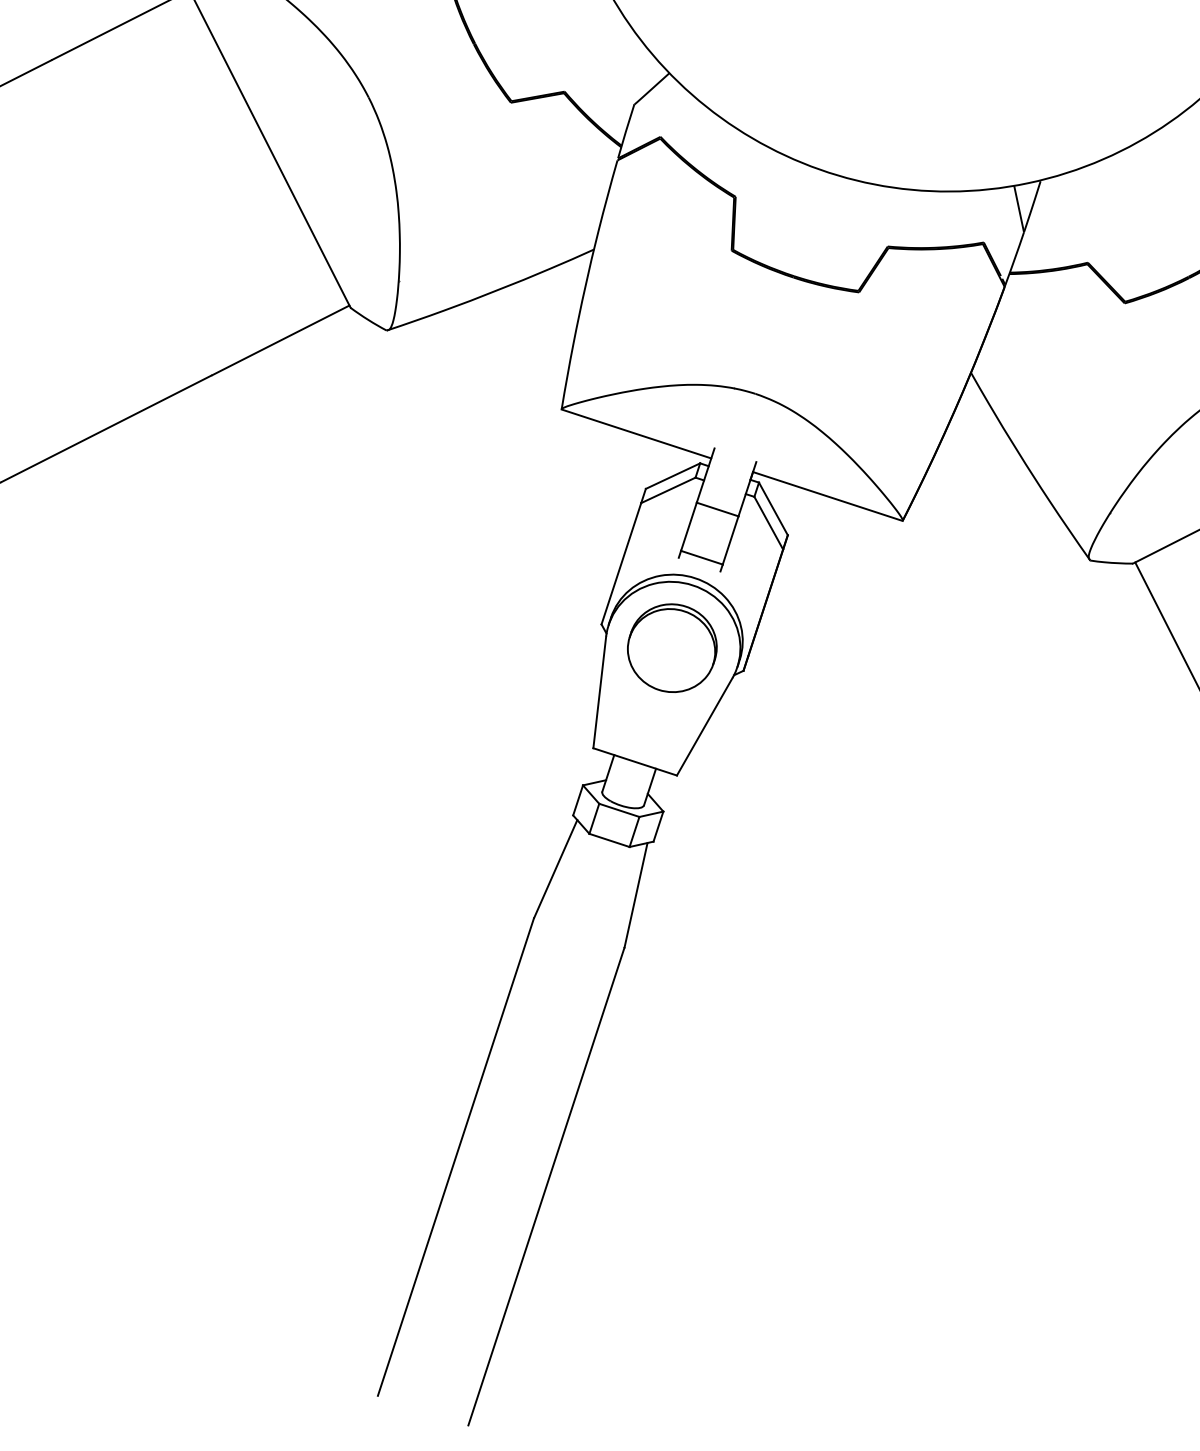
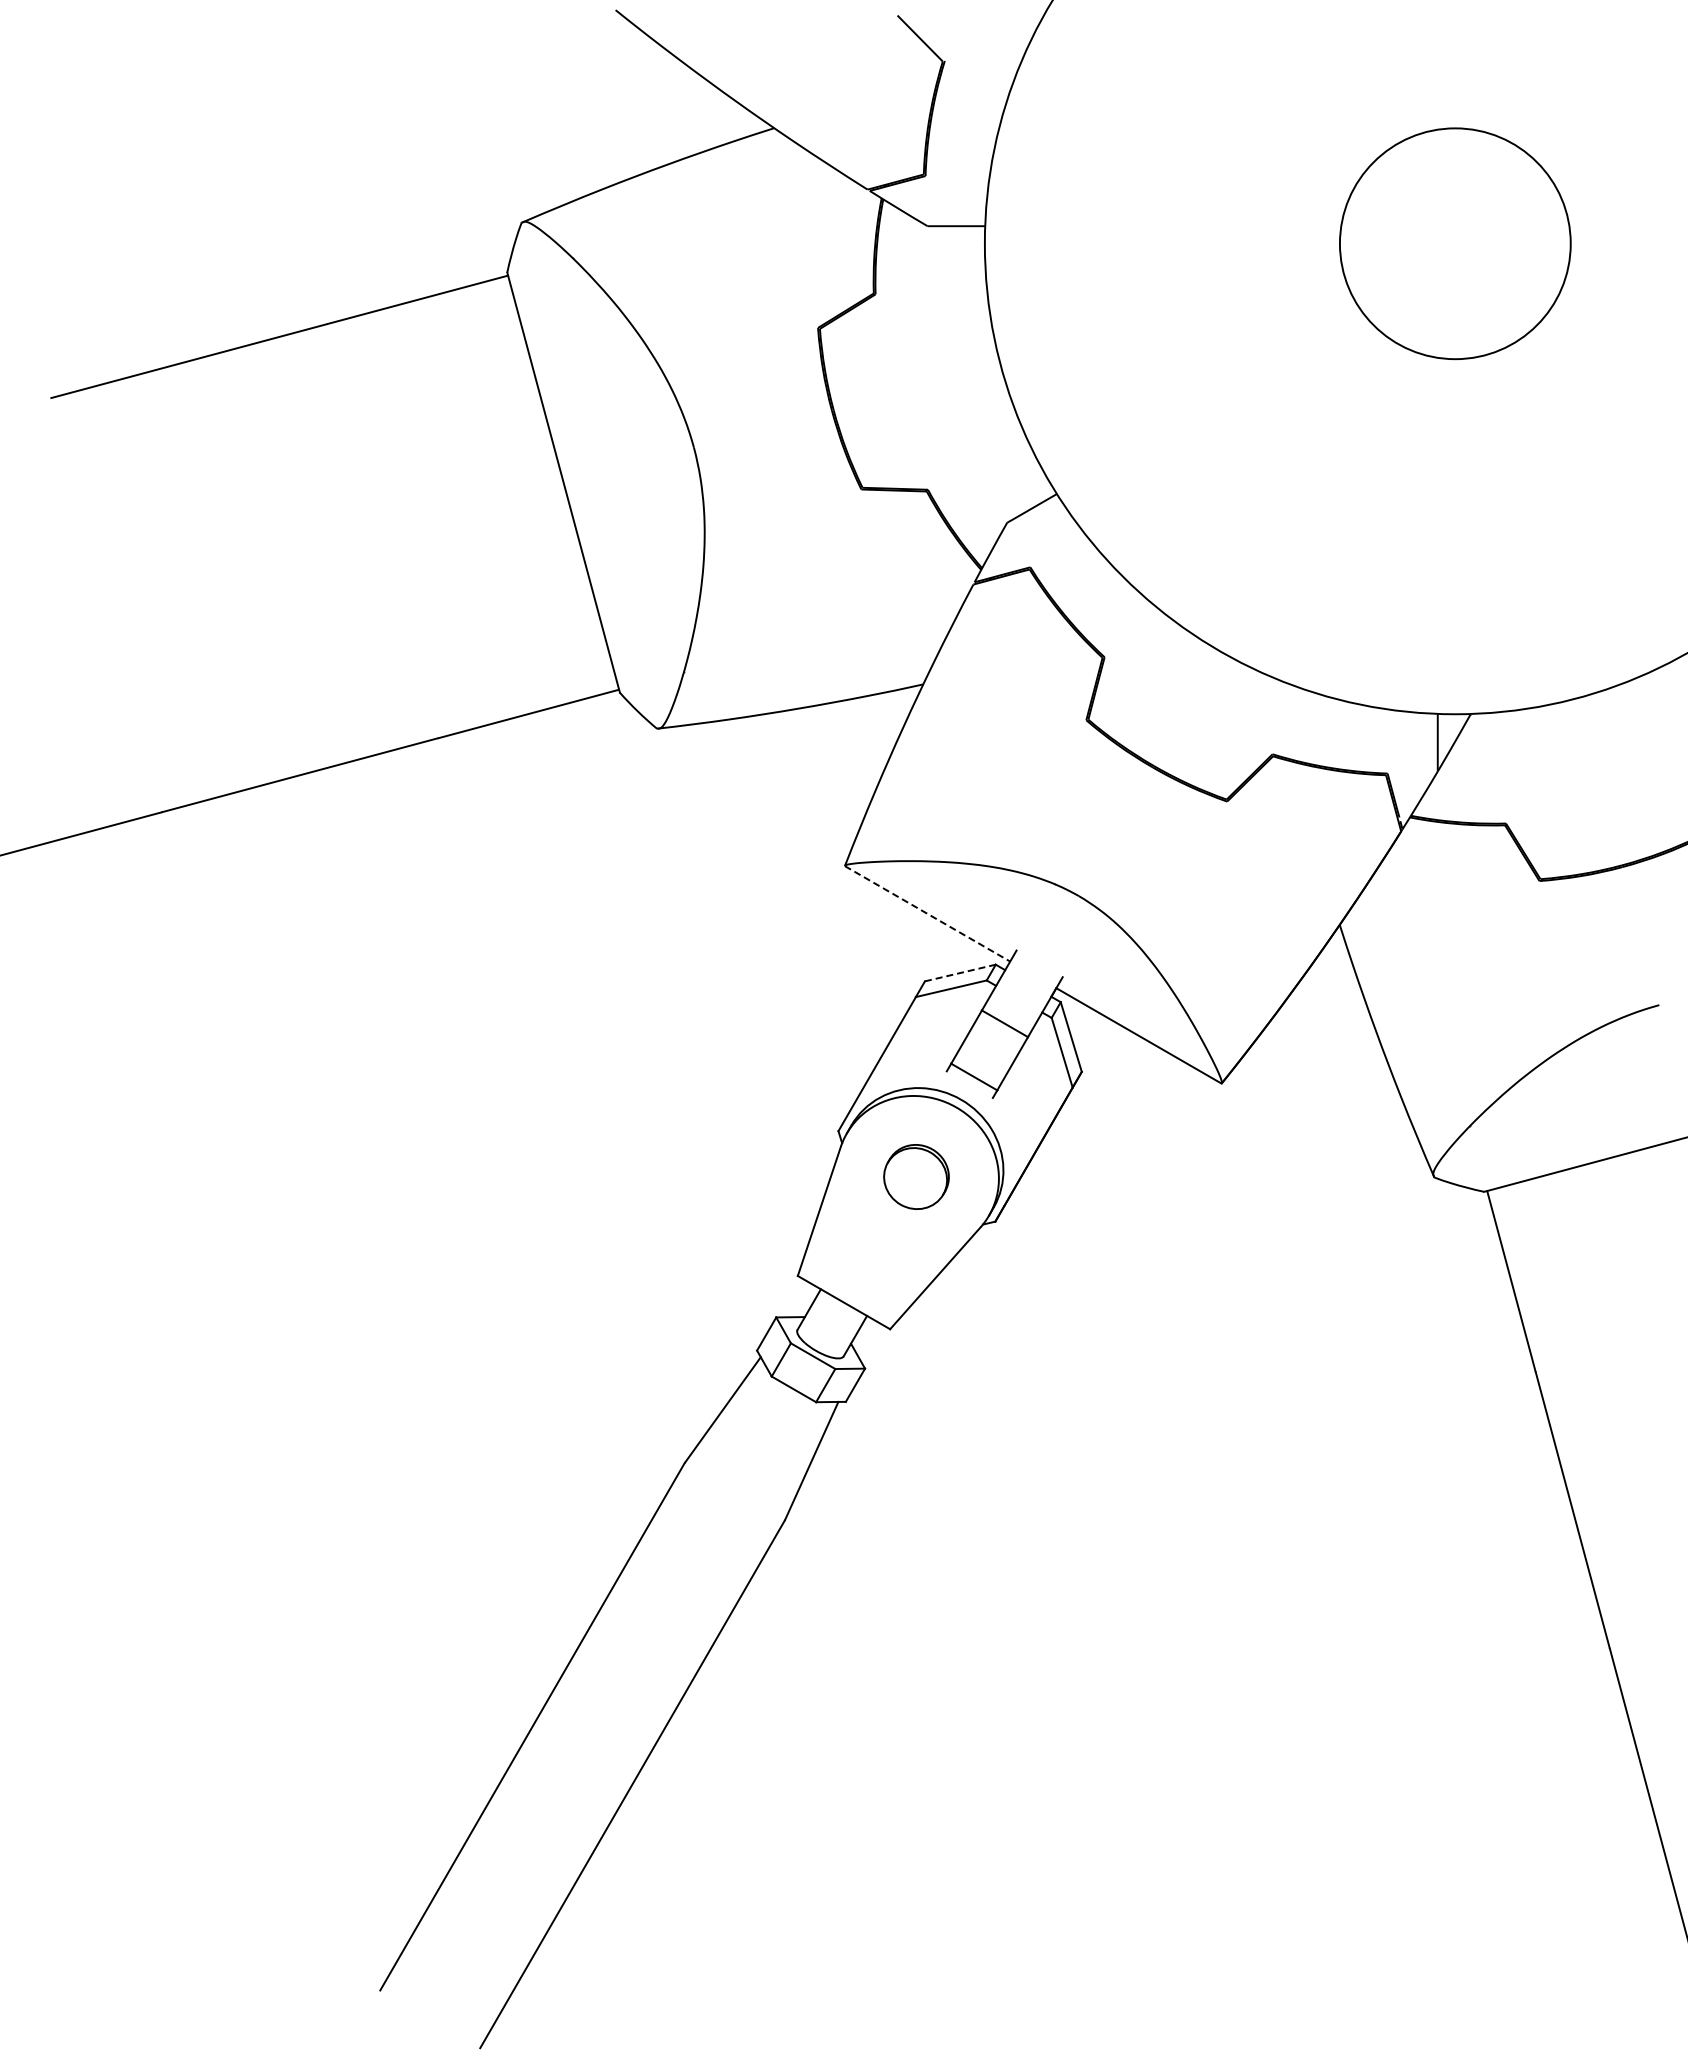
line: (636, 434) -> (927, 914), solid -> dashed
line: (673, 475) -> (960, 972), solid -> dashed
part: (672, 647) -> (916, 1176), size x0.6

